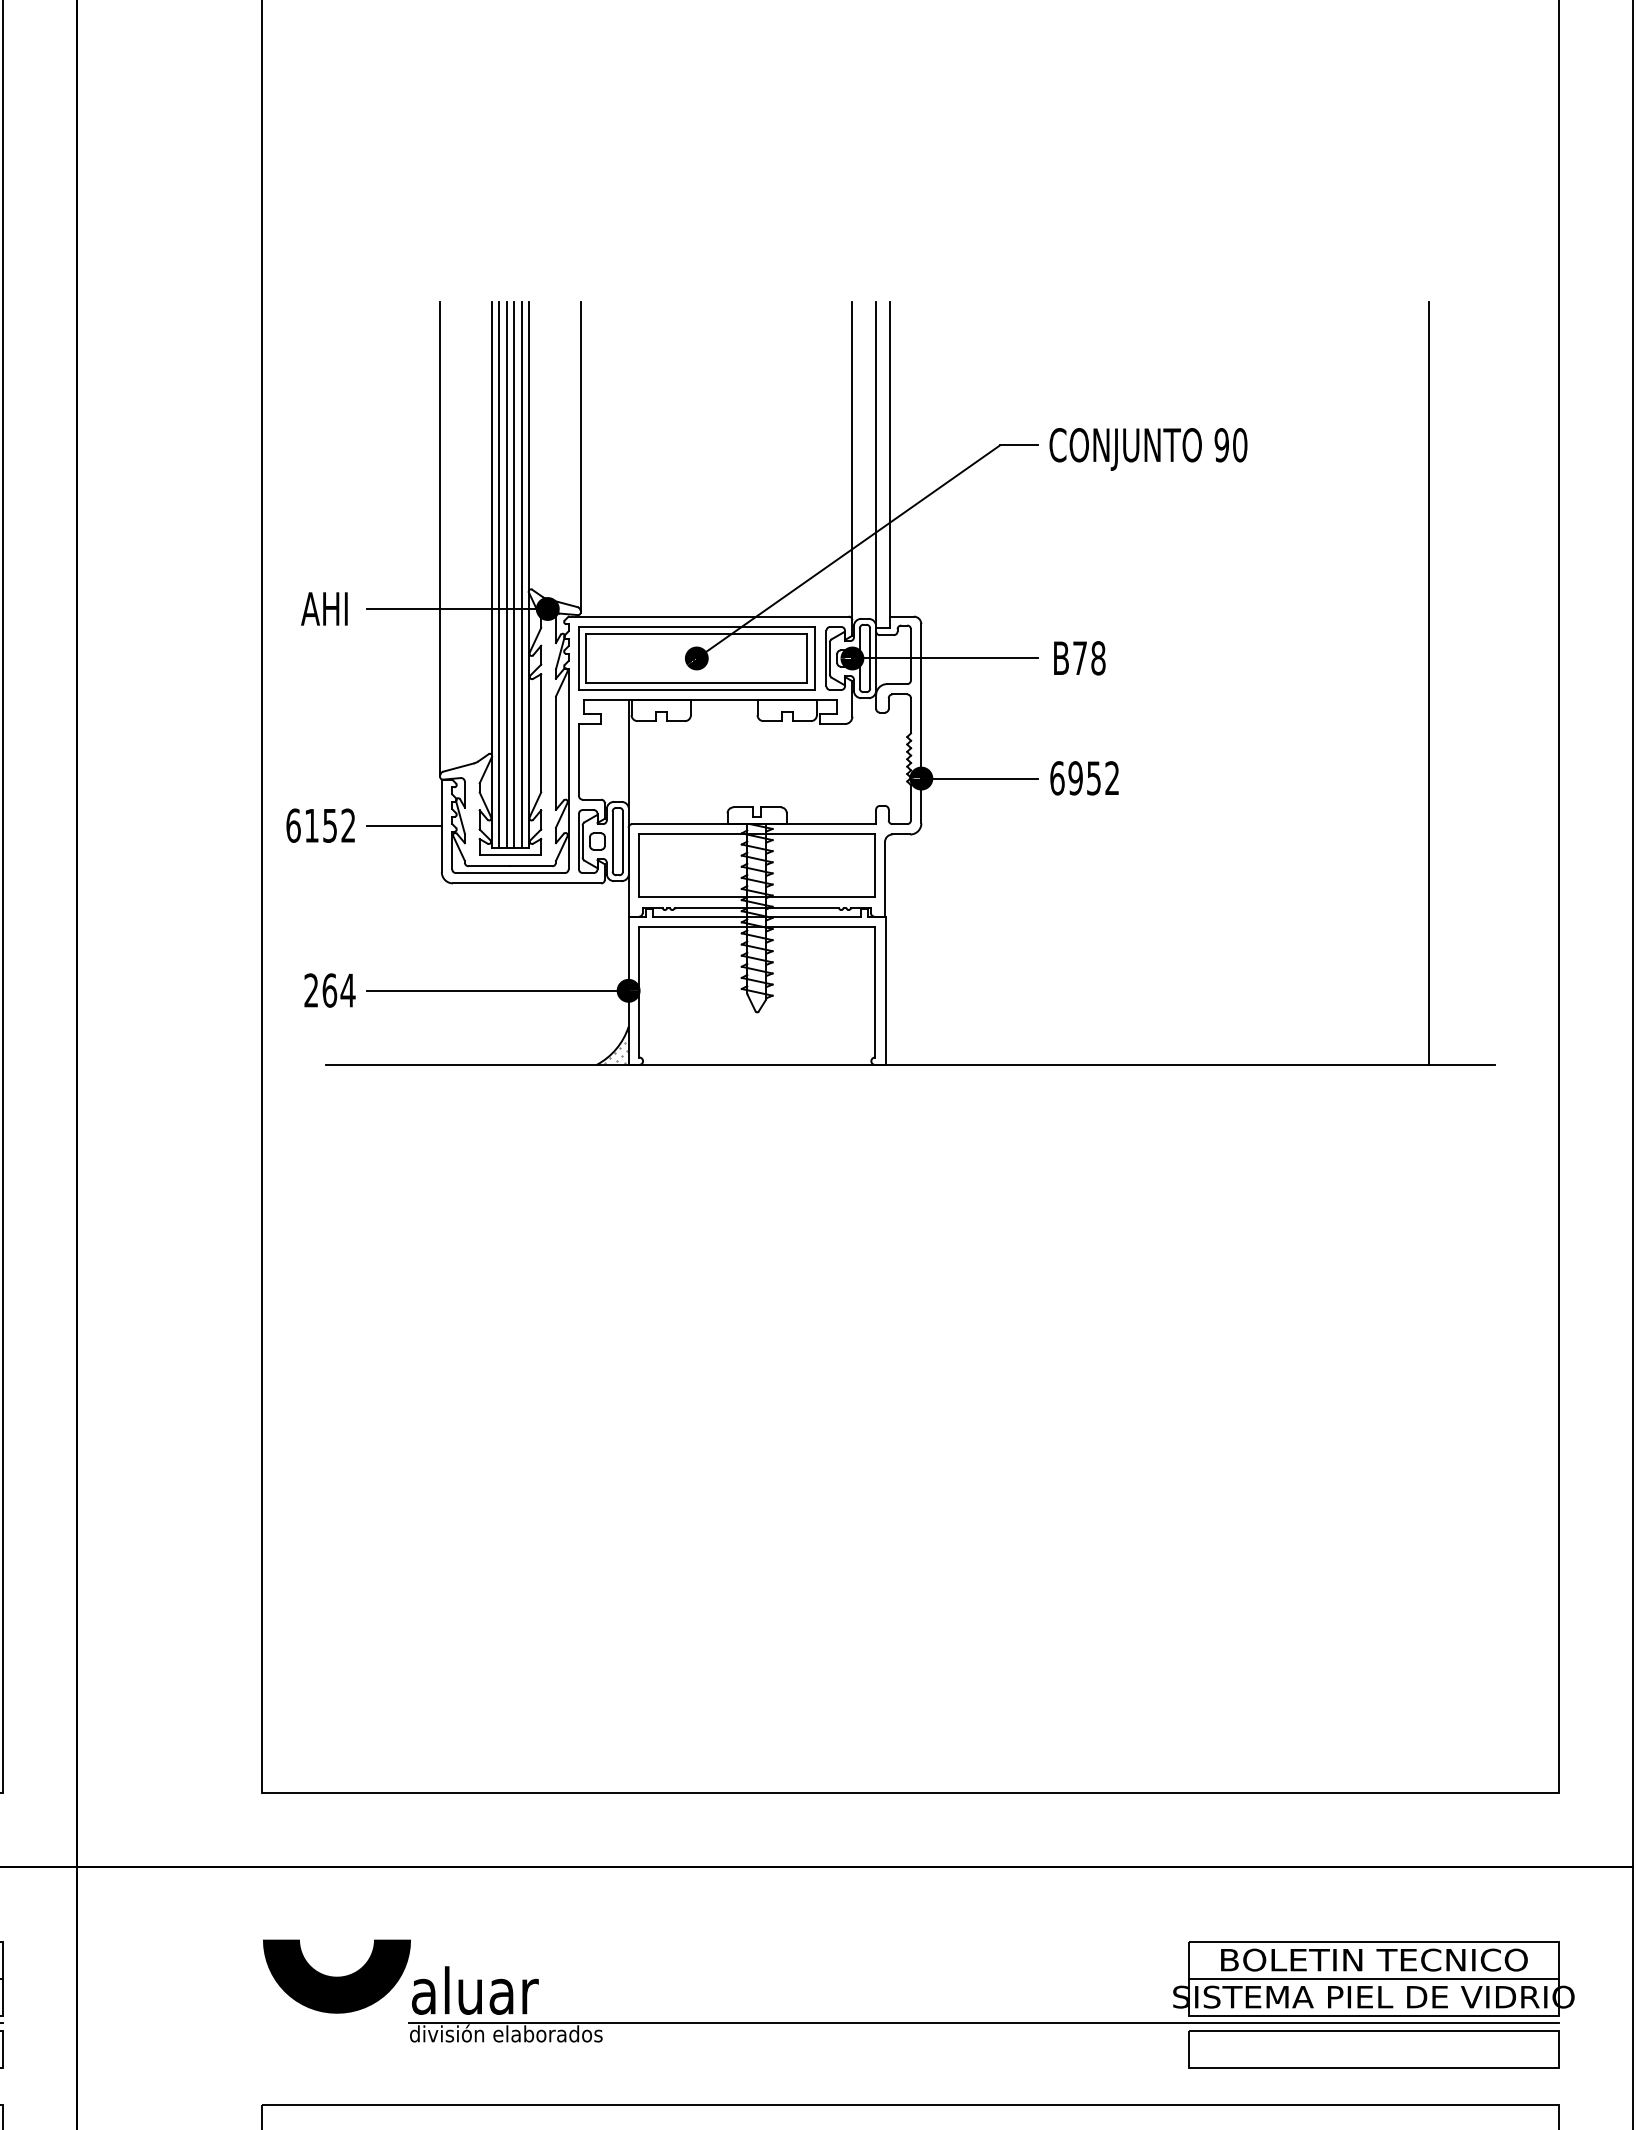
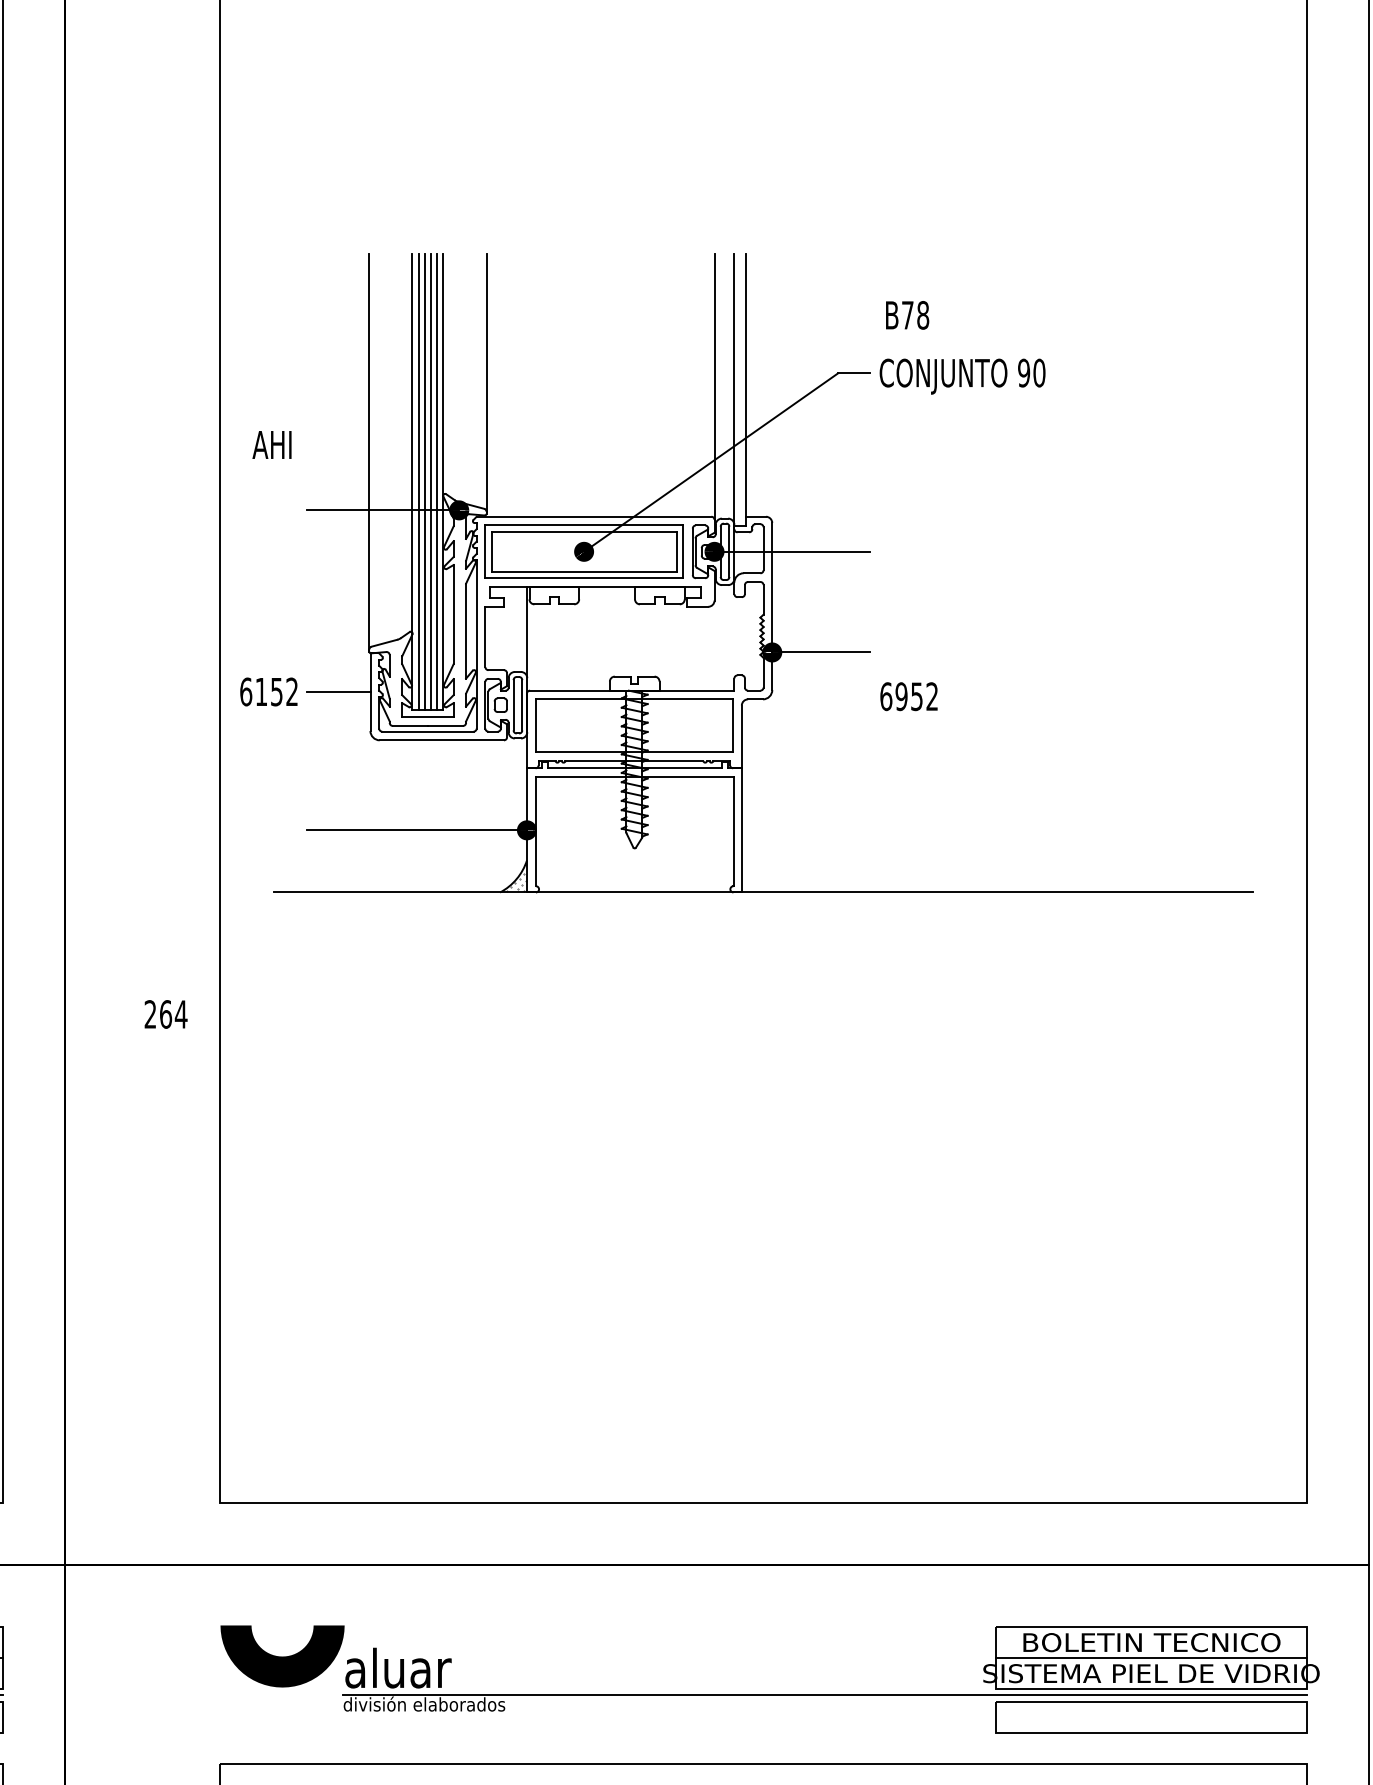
text: (324, 608) -> (272, 444), moved
text: (1079, 658) -> (907, 315), moved
line: (1428, 683) -> (1197, 572), removed
text: (1084, 778) -> (908, 696), moved
text: (329, 990) -> (165, 1014), moved

